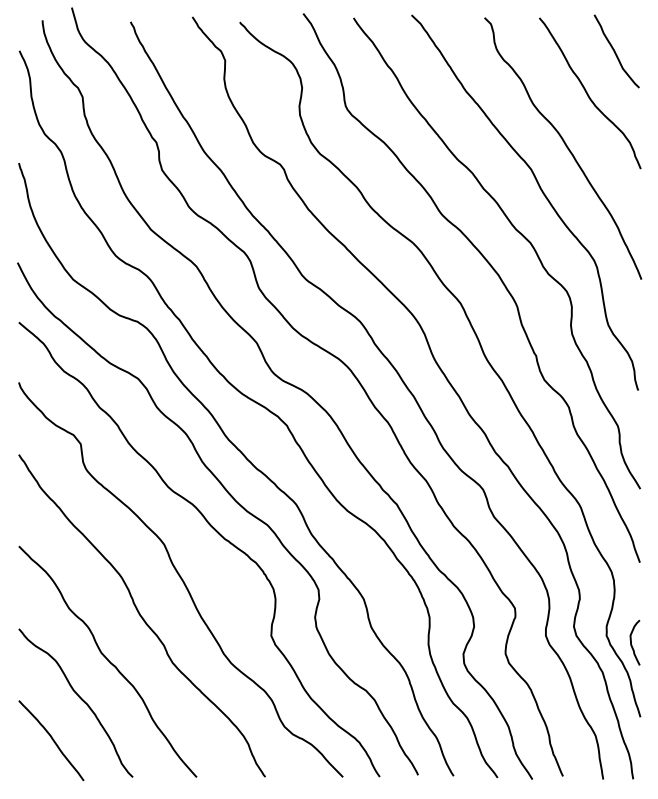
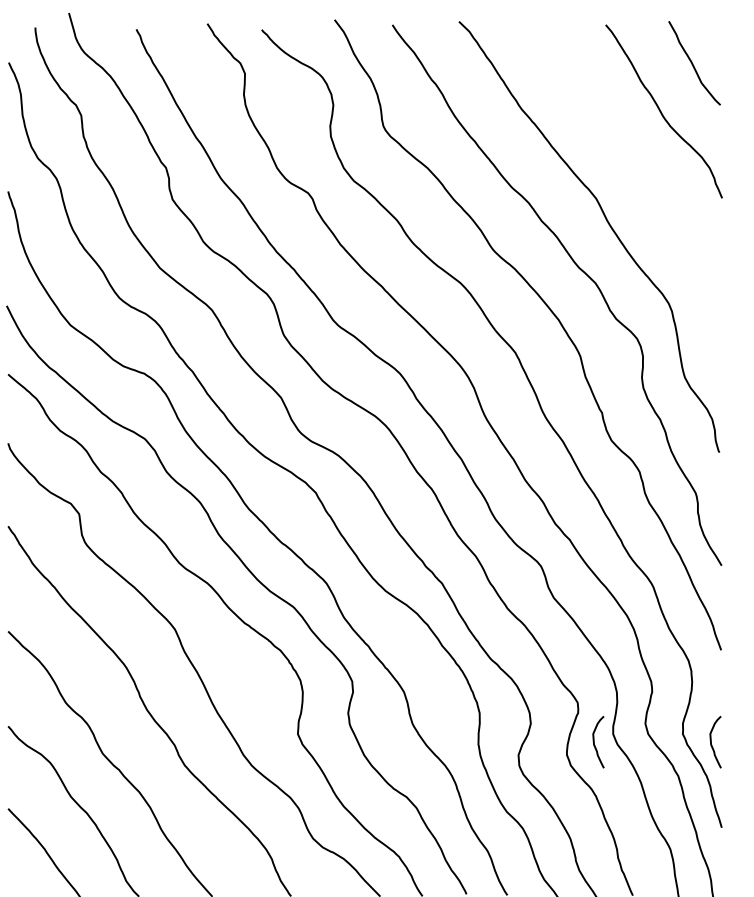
curve: (565, 146) -> (635, 172), removed
curve: (530, 644) -> (595, 744), added

